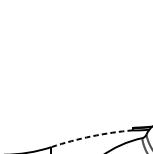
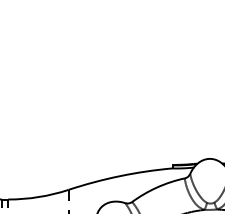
arc: (91, 136) -> (120, 176), dashed -> solid

